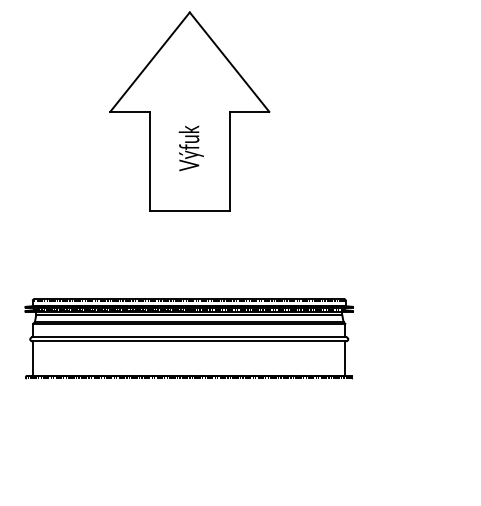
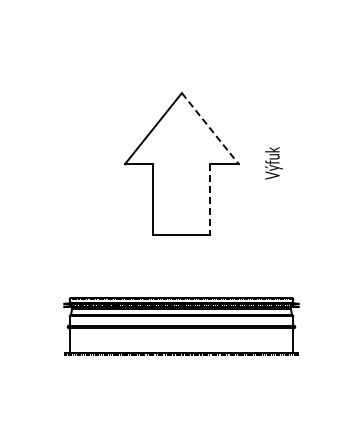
line: (229, 61) -> (210, 128), solid -> dashed
text: (190, 148) -> (273, 163), moved
line: (229, 161) -> (210, 199), solid -> dashed

